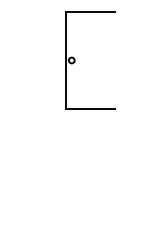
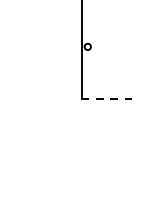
line: (90, 108) -> (108, 99), solid -> dashed

